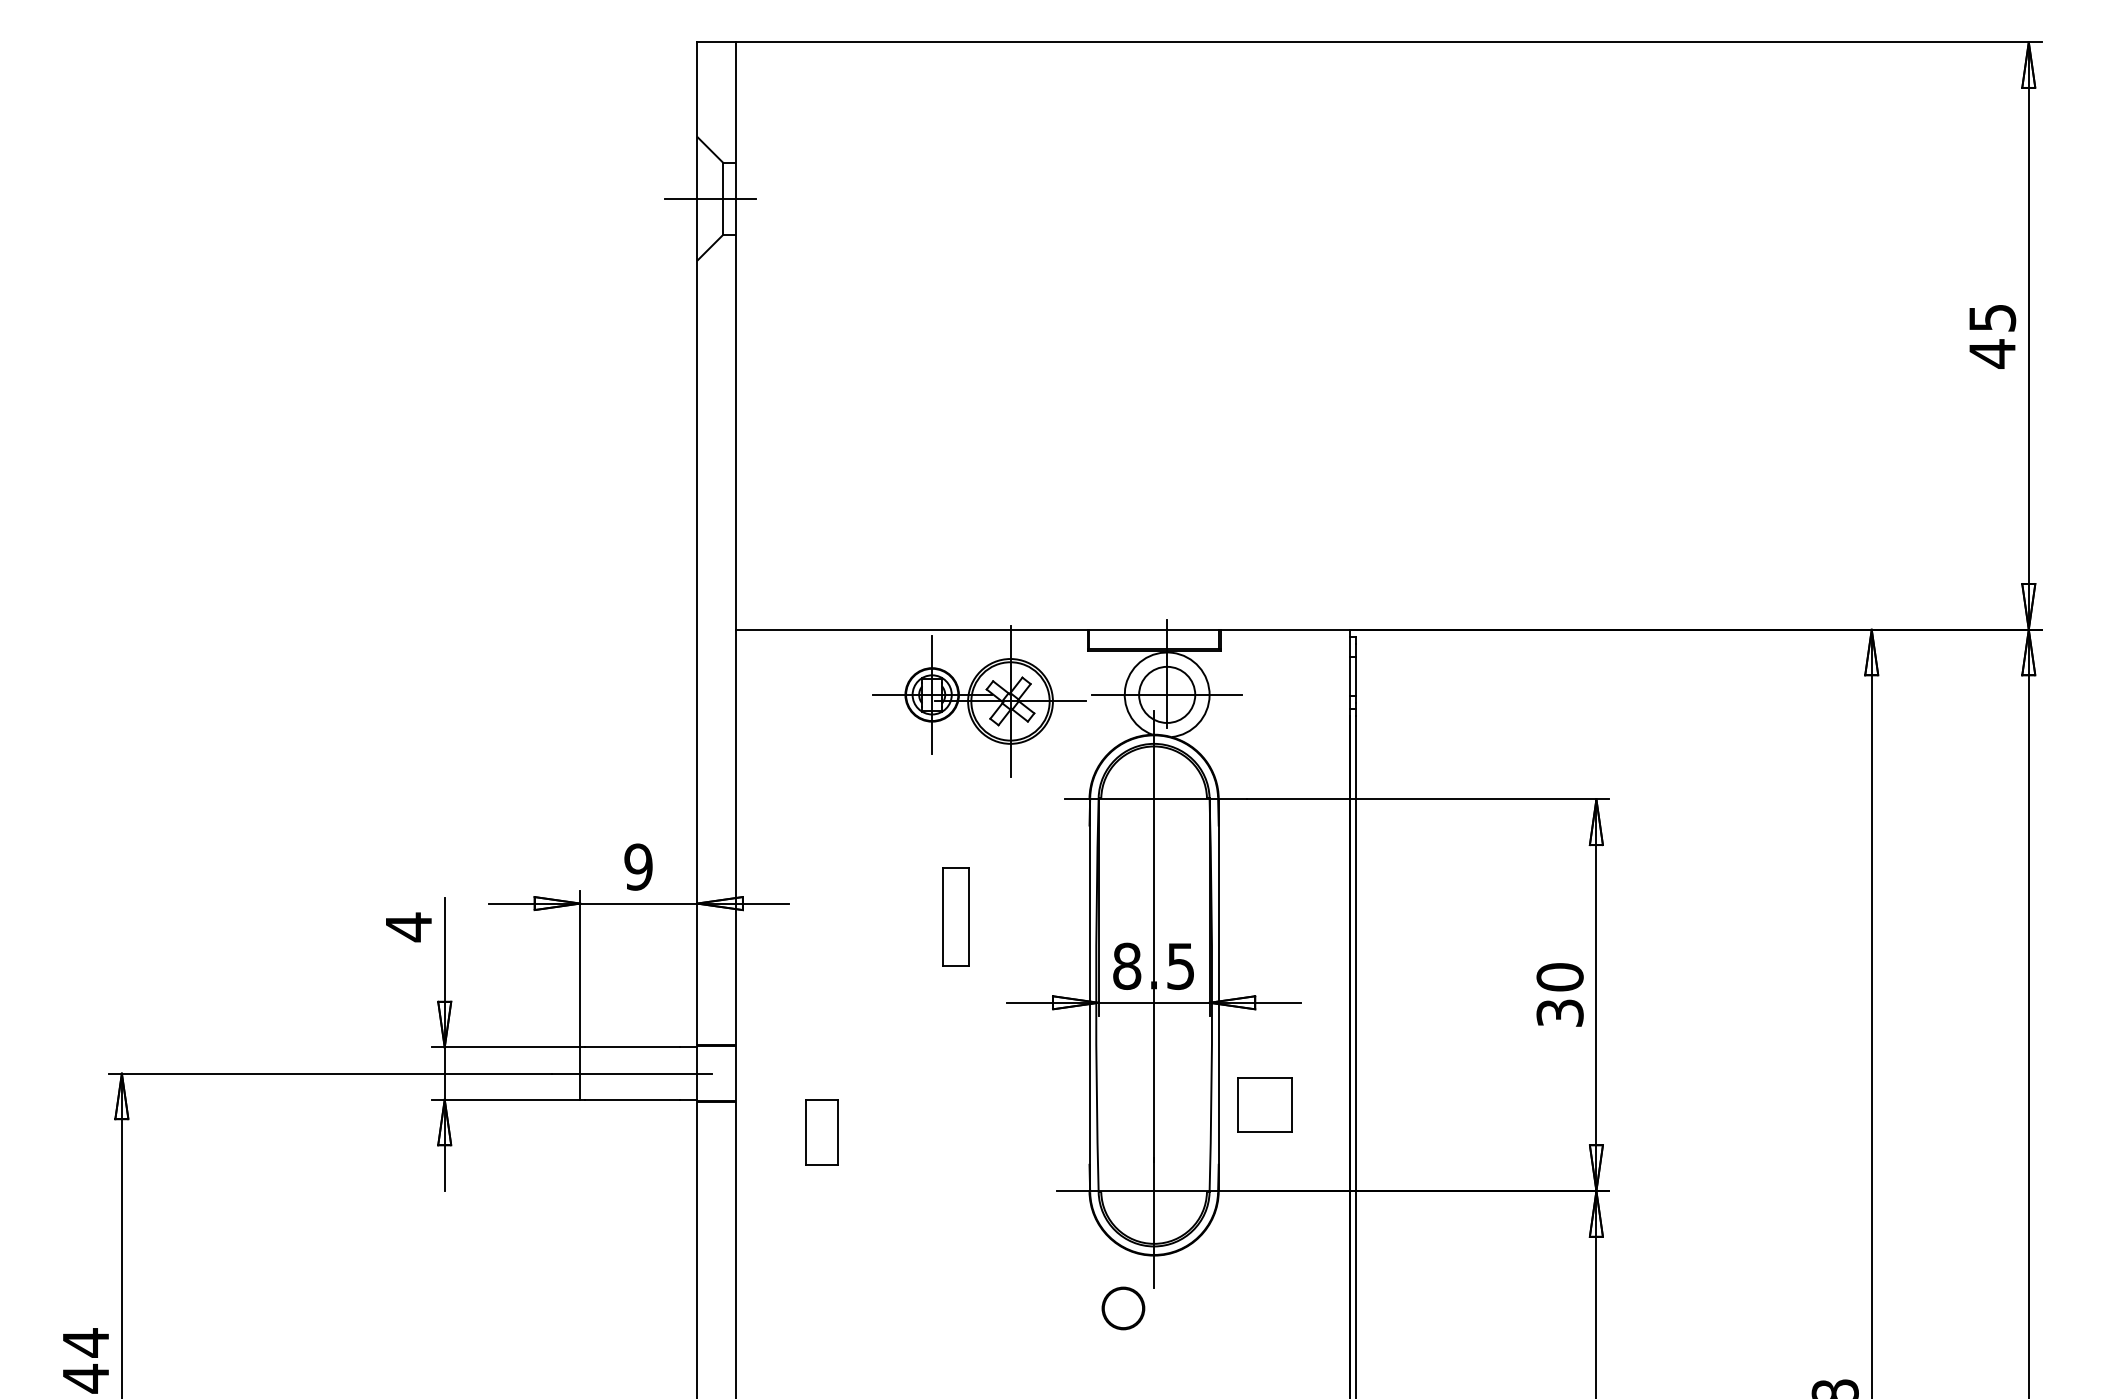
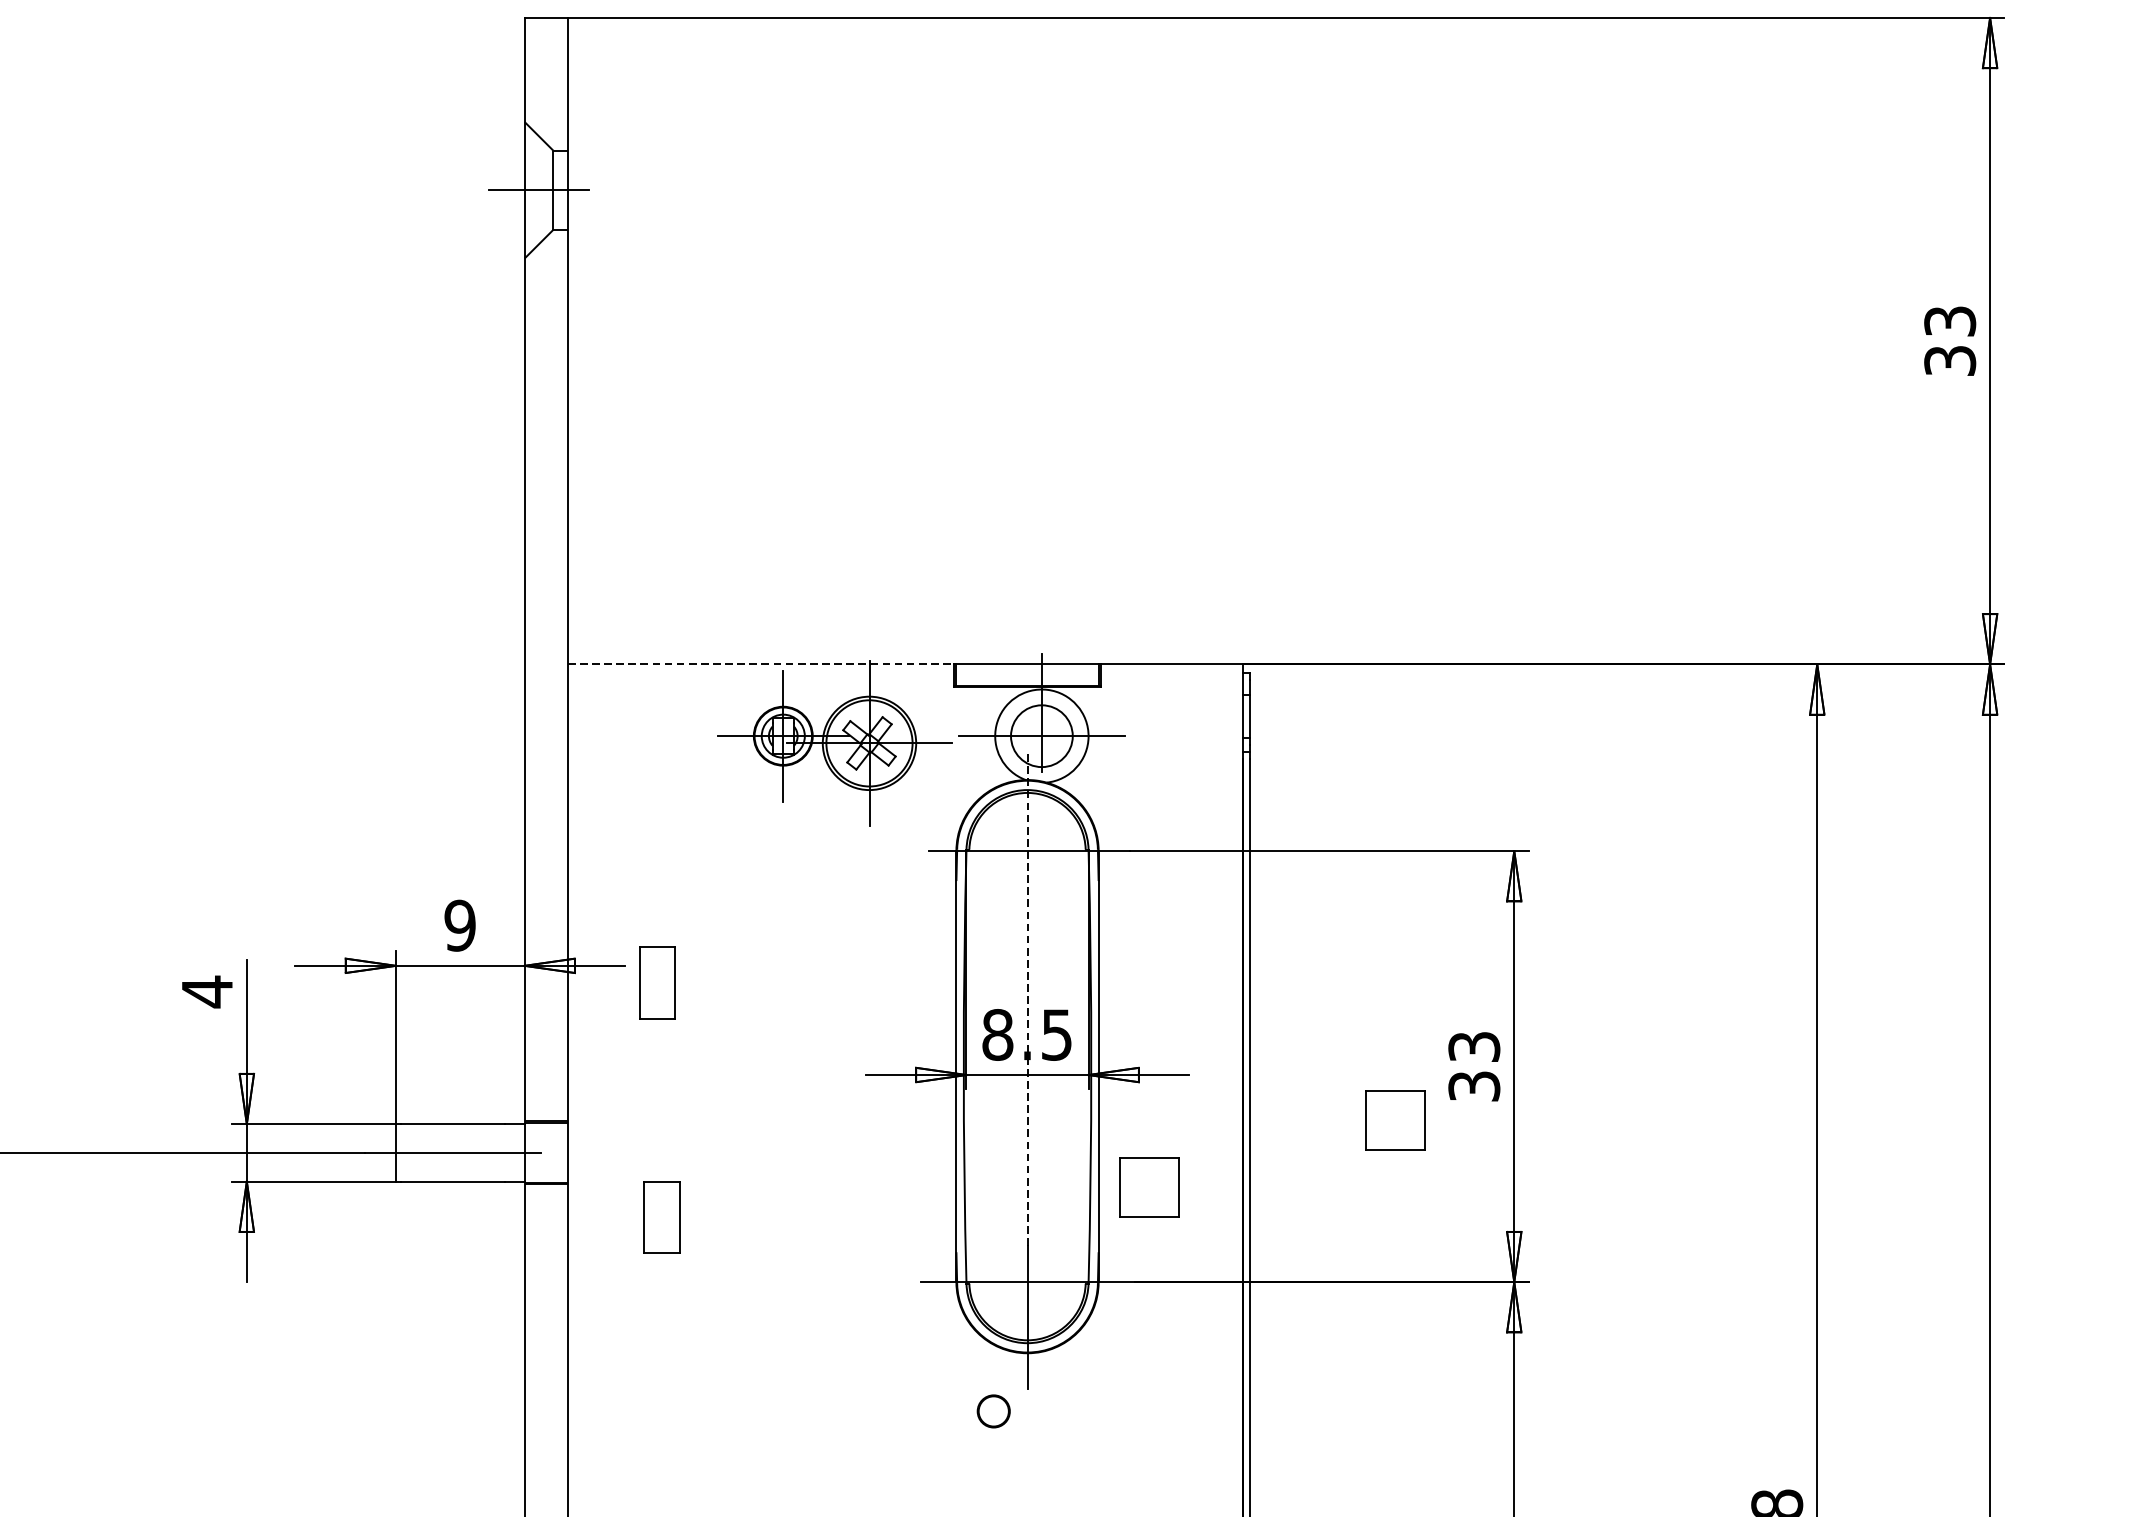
text: (1992, 336) -> (1950, 341), 45 -> 33
line: (911, 629) -> (760, 664), solid -> dashed
part: (955, 916) -> (808, 980), removed
part: (817, 919) -> (657, 983), added
line: (1154, 937) -> (1027, 1003), solid -> dashed
text: (1559, 977) -> (1473, 1047), 30 -> 33
part: (1487, 1043) -> (1394, 1119), added
part: (1123, 1308) -> (993, 1411), size x0.7

